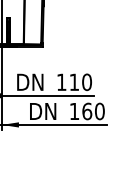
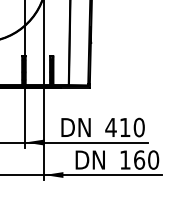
text: (61, 82) -> (110, 127), 110 -> 410

